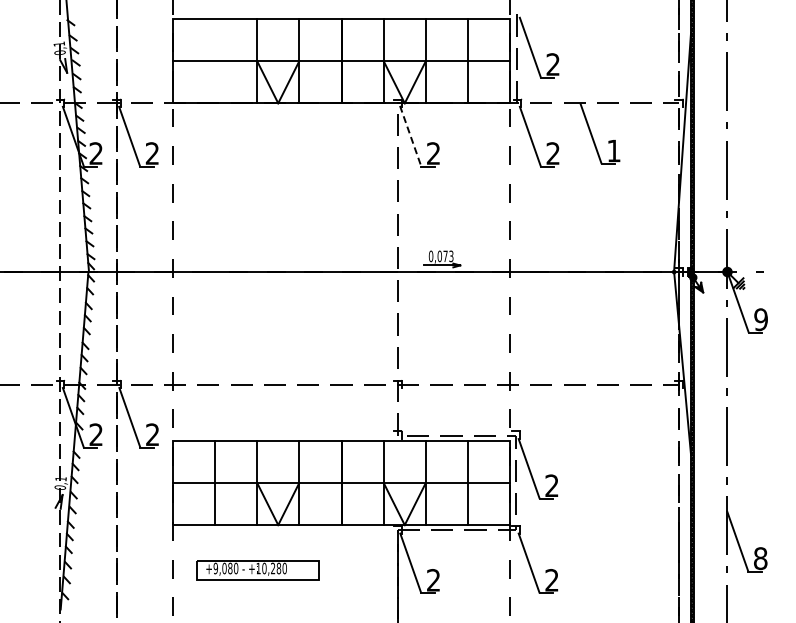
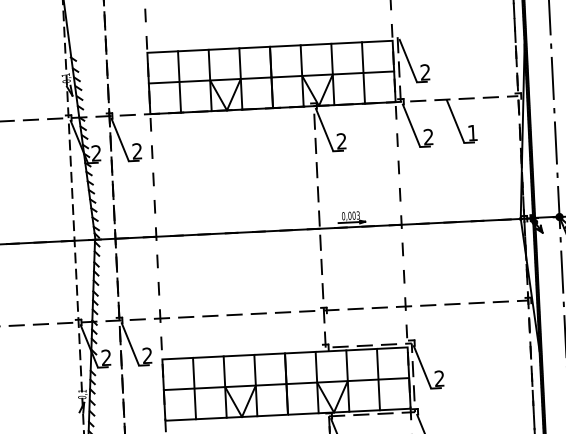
line: (214, 60) -> (179, 81), added
line: (410, 136) -> (324, 129), dashed -> solid
text: (445, 256) -> (354, 215), 0,073 -> 0,003

